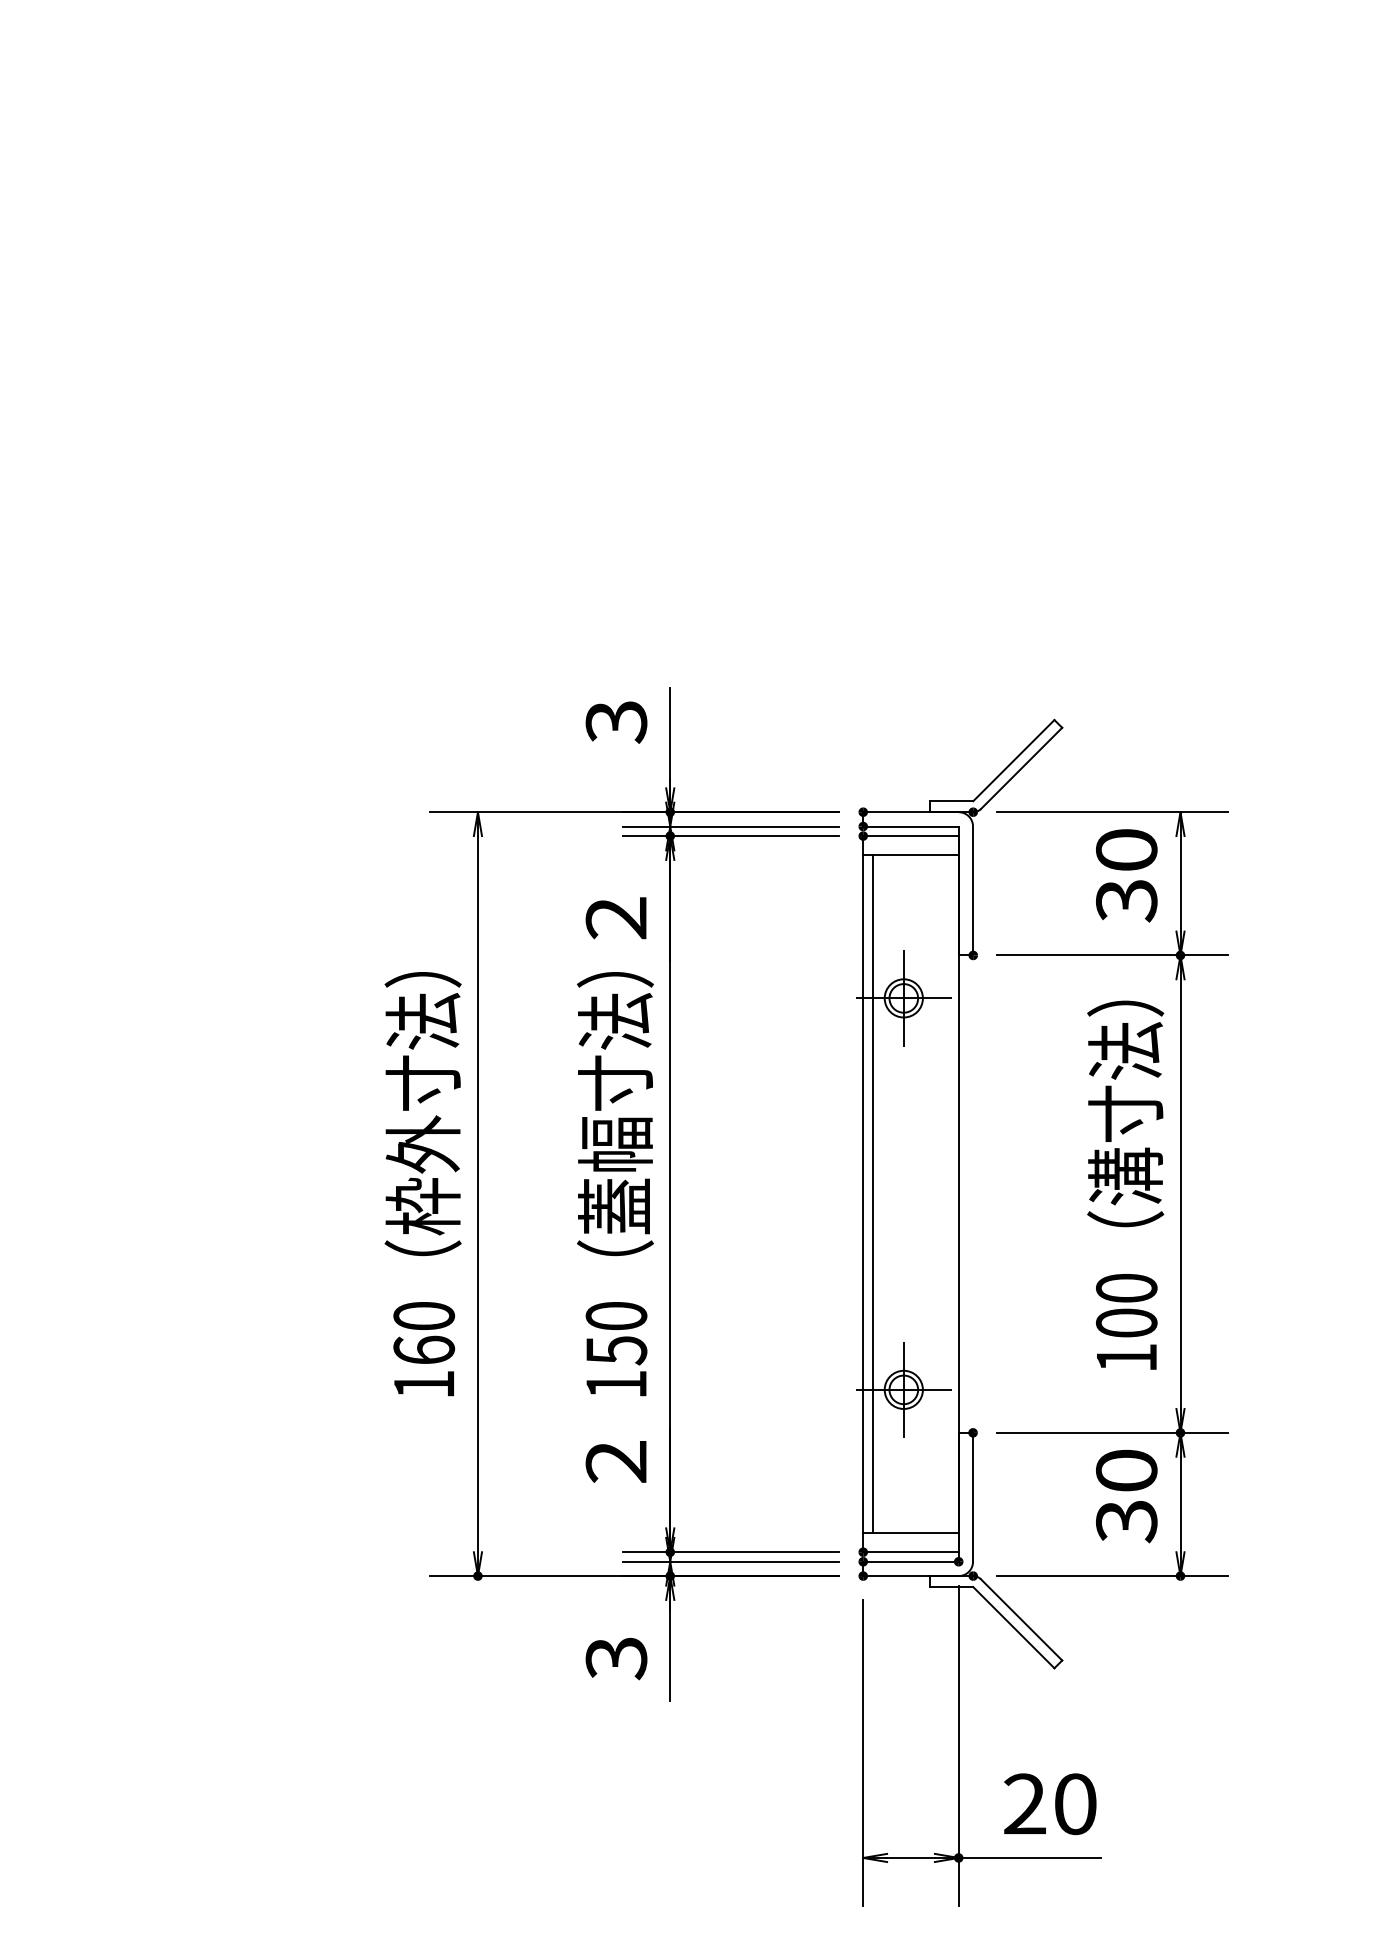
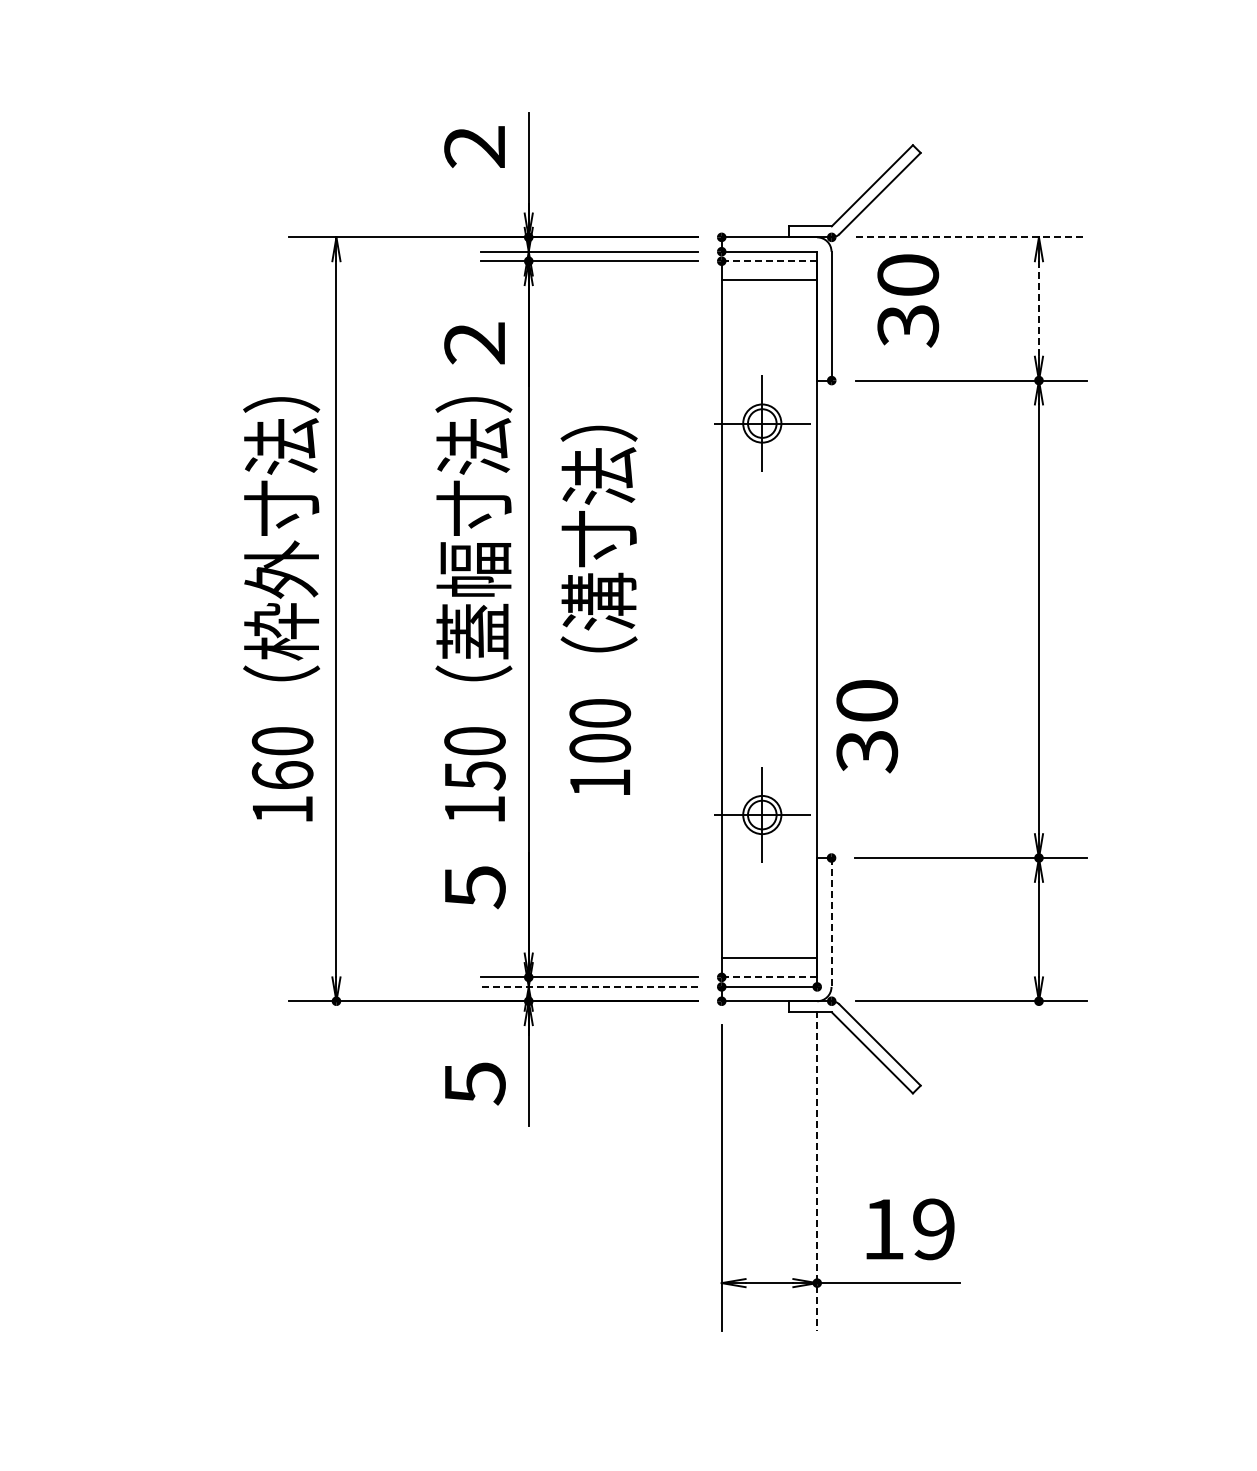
text: (616, 722) -> (474, 147), 3 -> 2
line: (1112, 812) -> (970, 237), solid -> dashed
line: (910, 836) -> (768, 261), solid -> dashed
text: (1126, 875) -> (907, 300), moved
line: (1180, 883) -> (1038, 308), solid -> dashed
text: (1125, 1184) -> (598, 609), moved
line: (872, 1194) -> (730, 619), removed
text: (616, 1462) -> (474, 887), 2 -> 5
text: (1126, 1496) -> (866, 726), moved
line: (973, 1497) -> (831, 922), solid -> dashed
line: (910, 1552) -> (768, 977), solid -> dashed
line: (730, 1561) -> (588, 986), solid -> dashed
text: (615, 1658) -> (473, 1083), 3 -> 5
line: (958, 1746) -> (816, 1171), solid -> dashed
text: (1050, 1804) -> (908, 1229), 20 -> 19

